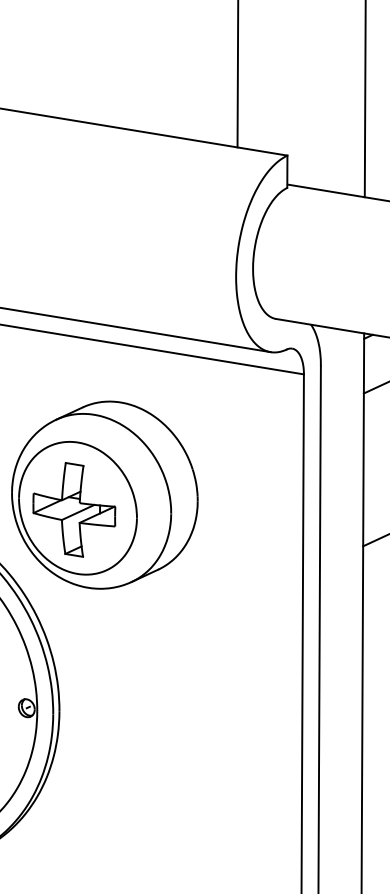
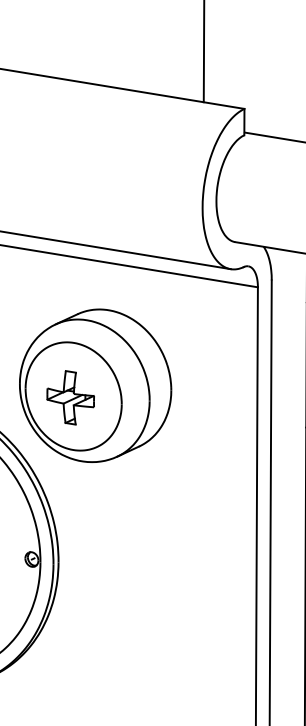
part: (74, 509) -> (70, 397), size x0.7

